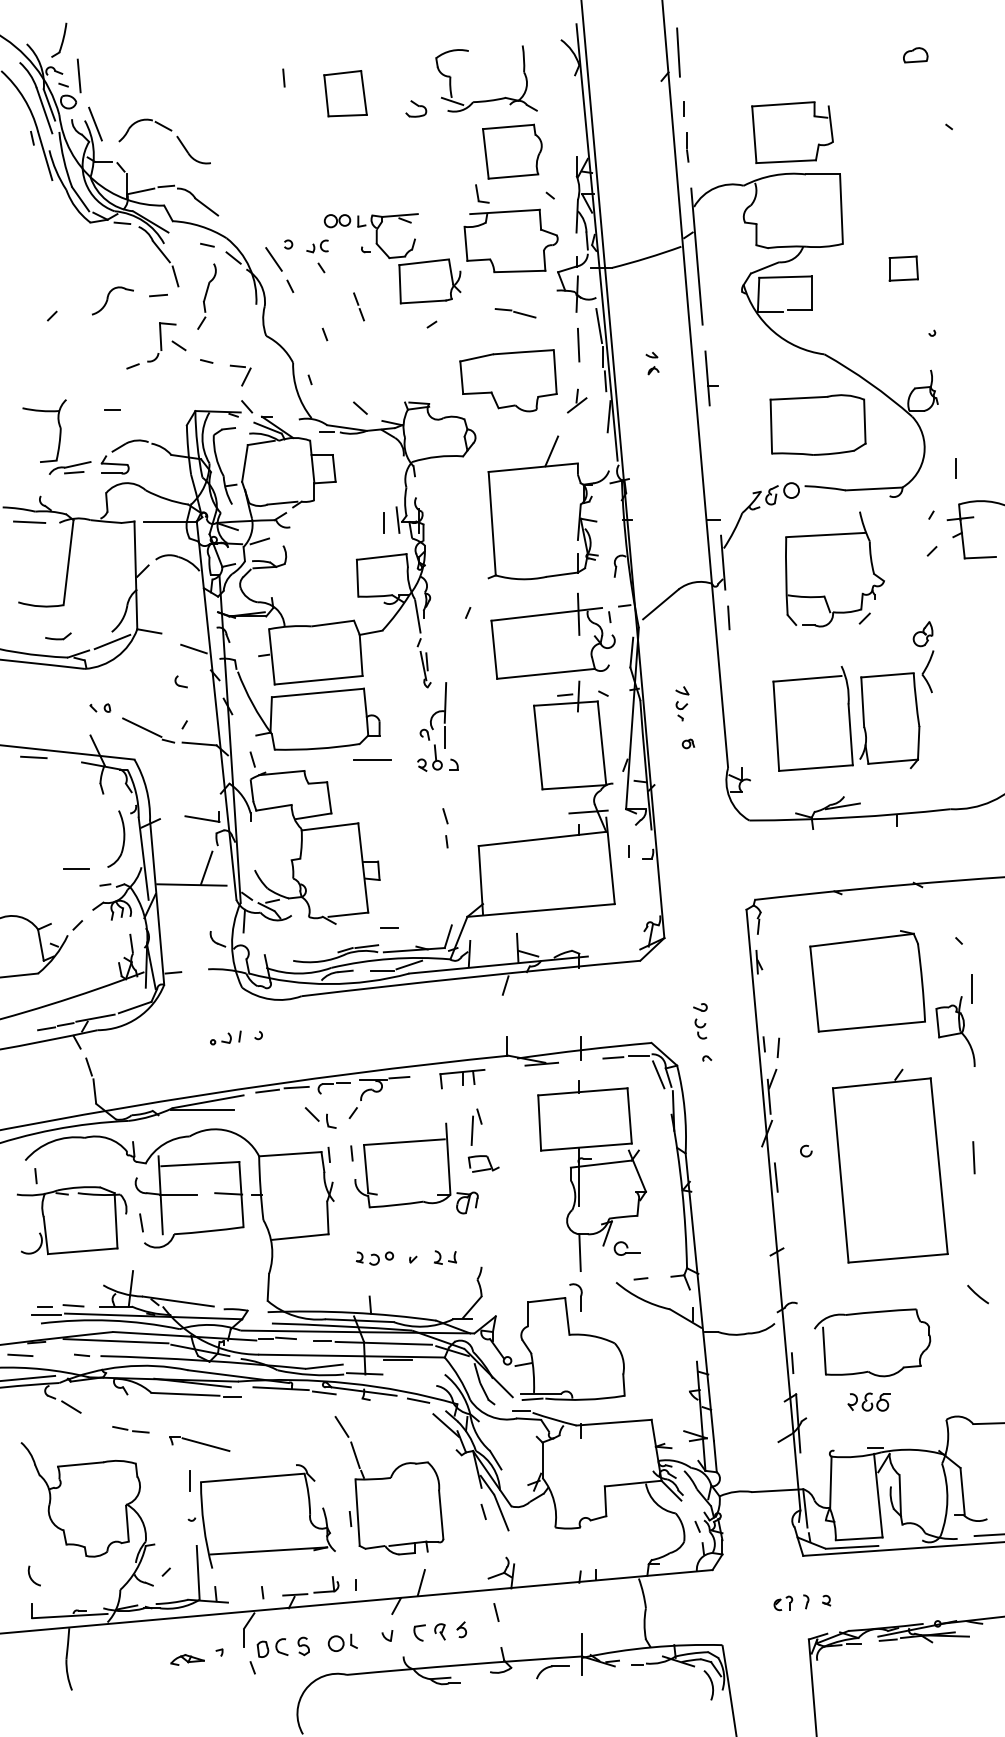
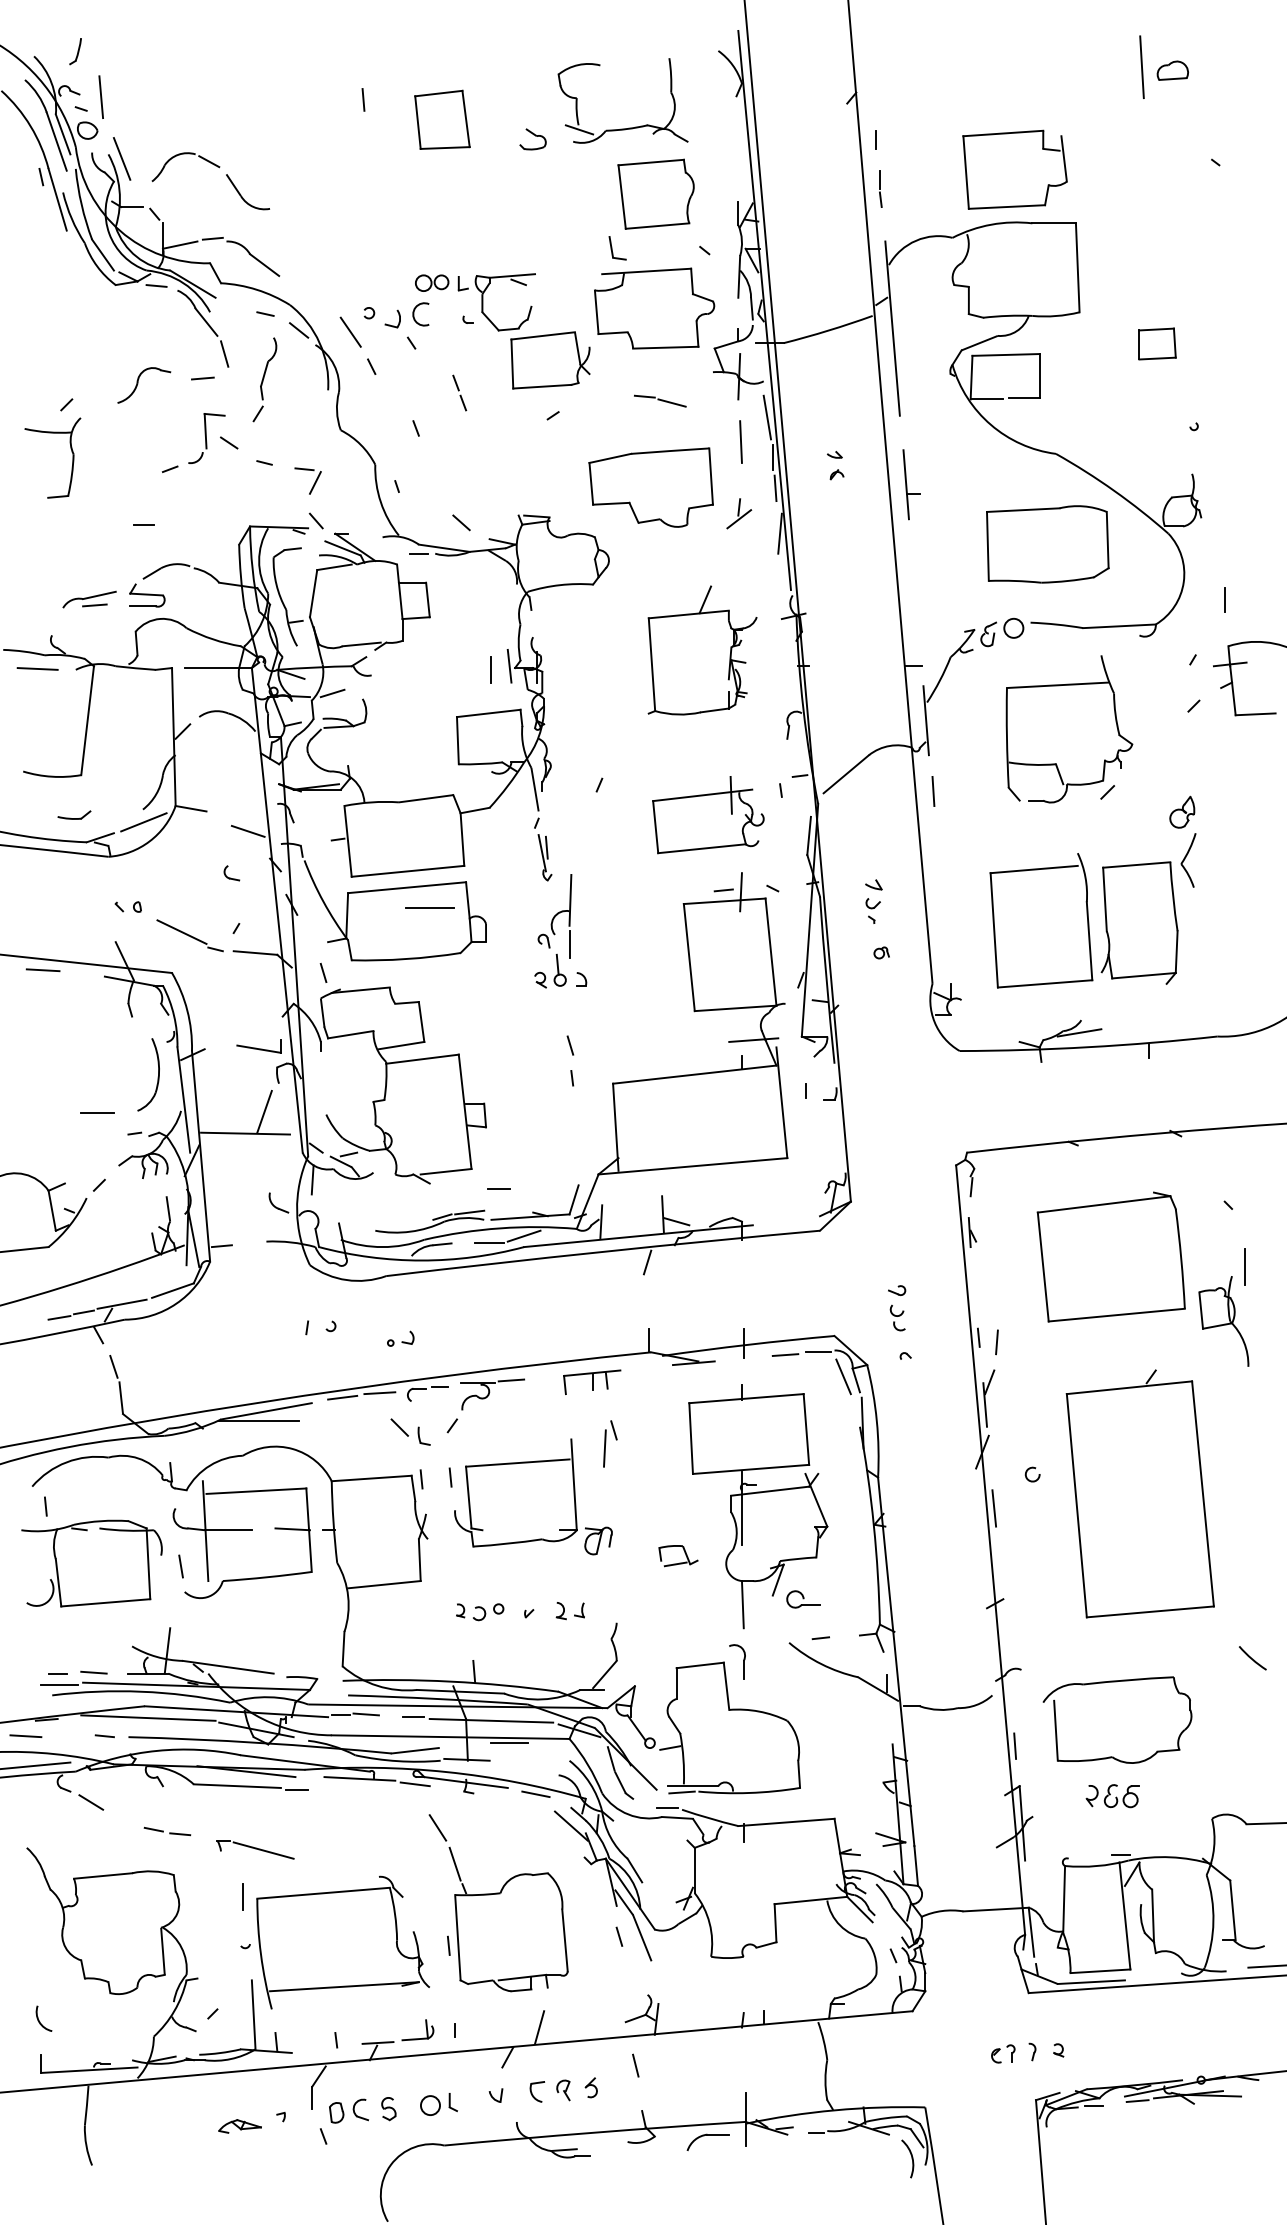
part: (59, 40) -> (75, 51), size x0.6
line: (678, 51) -> (1141, 66), moved
part: (317, 246) -> (406, 315), size x1.6
part: (59, 426) -> (71, 452), moved
part: (548, 507) -> (702, 650), size x0.7
part: (553, 635) -> (708, 814), size x0.7
line: (372, 759) -> (429, 907), moved
part: (220, 1038) -> (400, 1338), moved
line: (973, 1157) -> (1247, 1482), removed
part: (484, 1169) -> (679, 1562), moved

